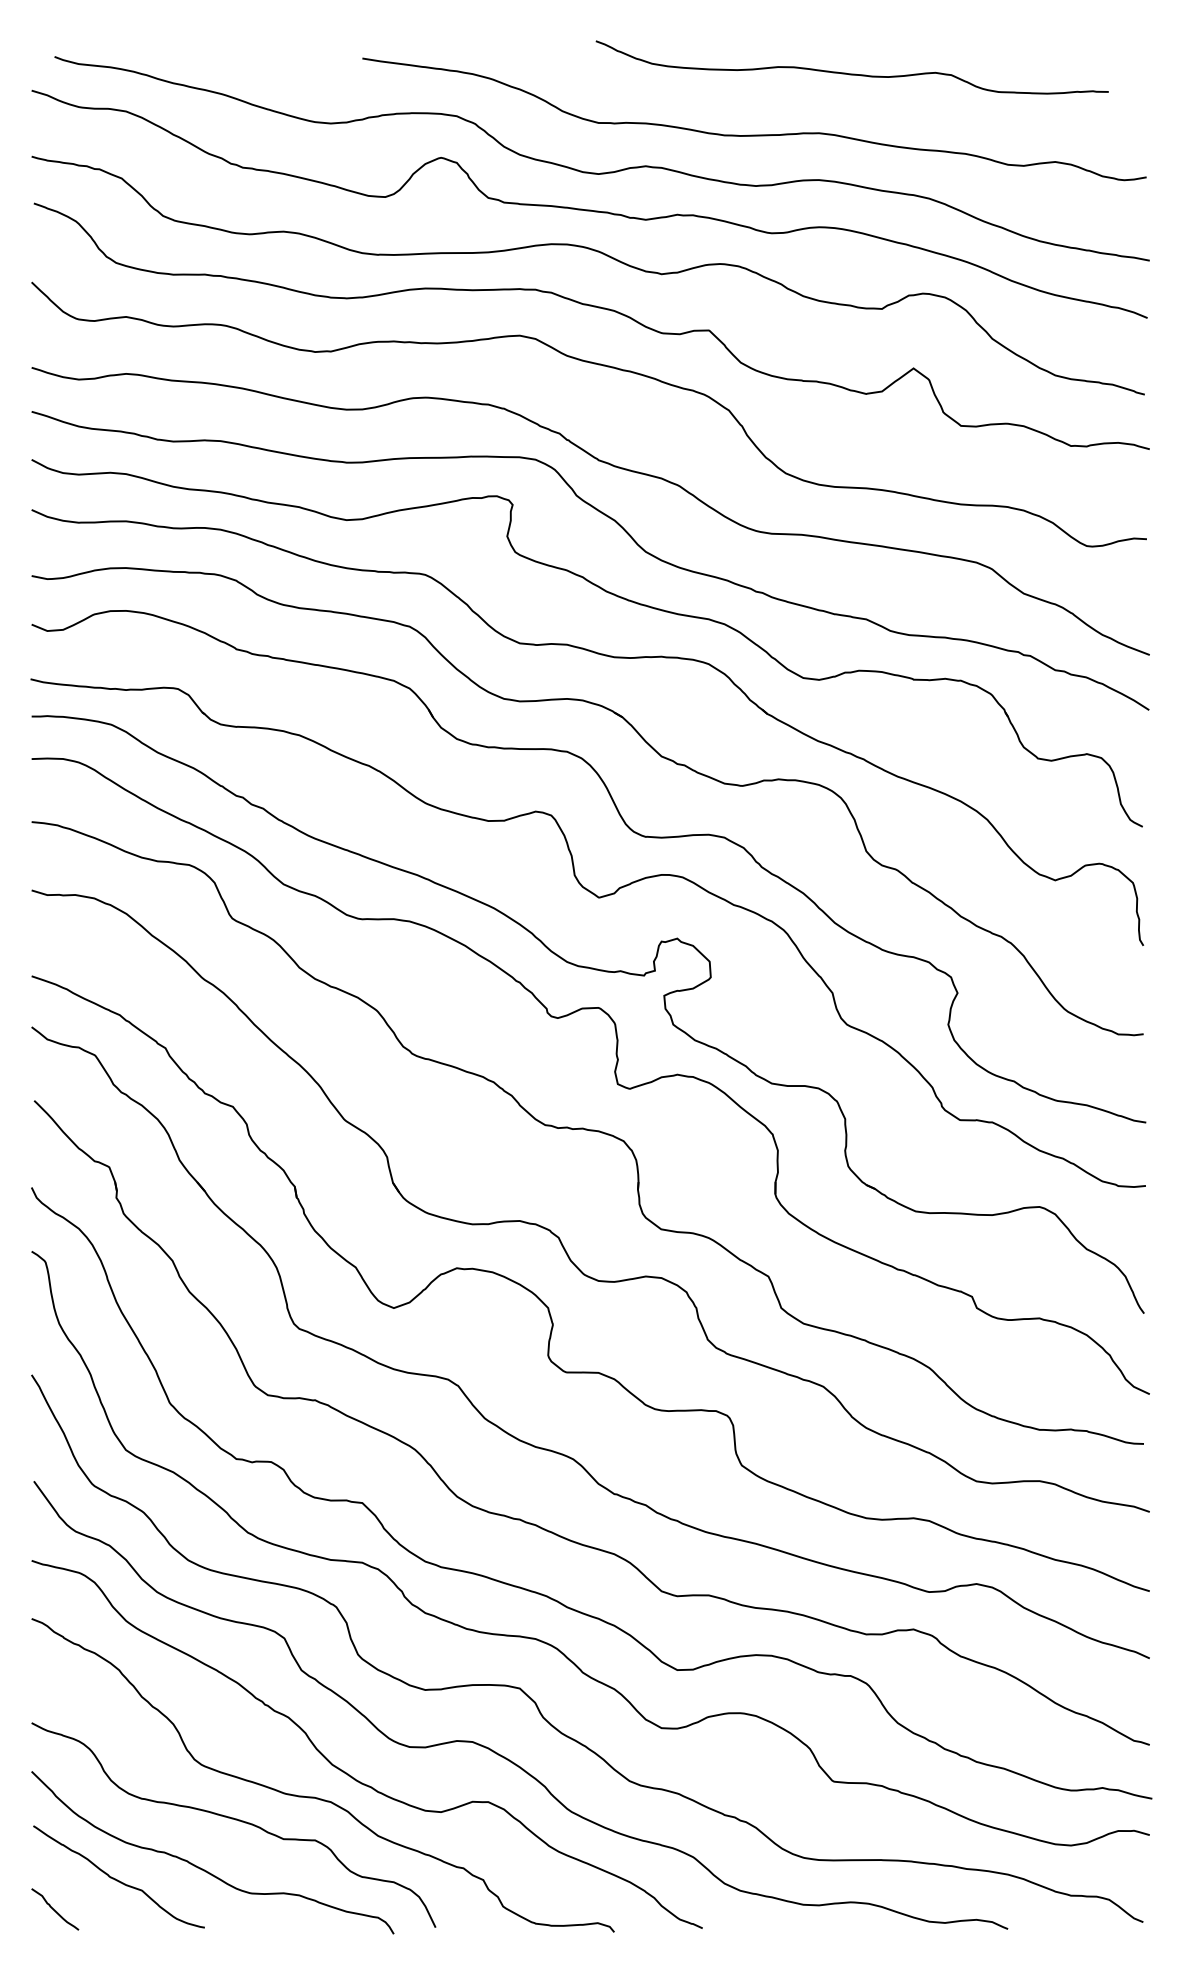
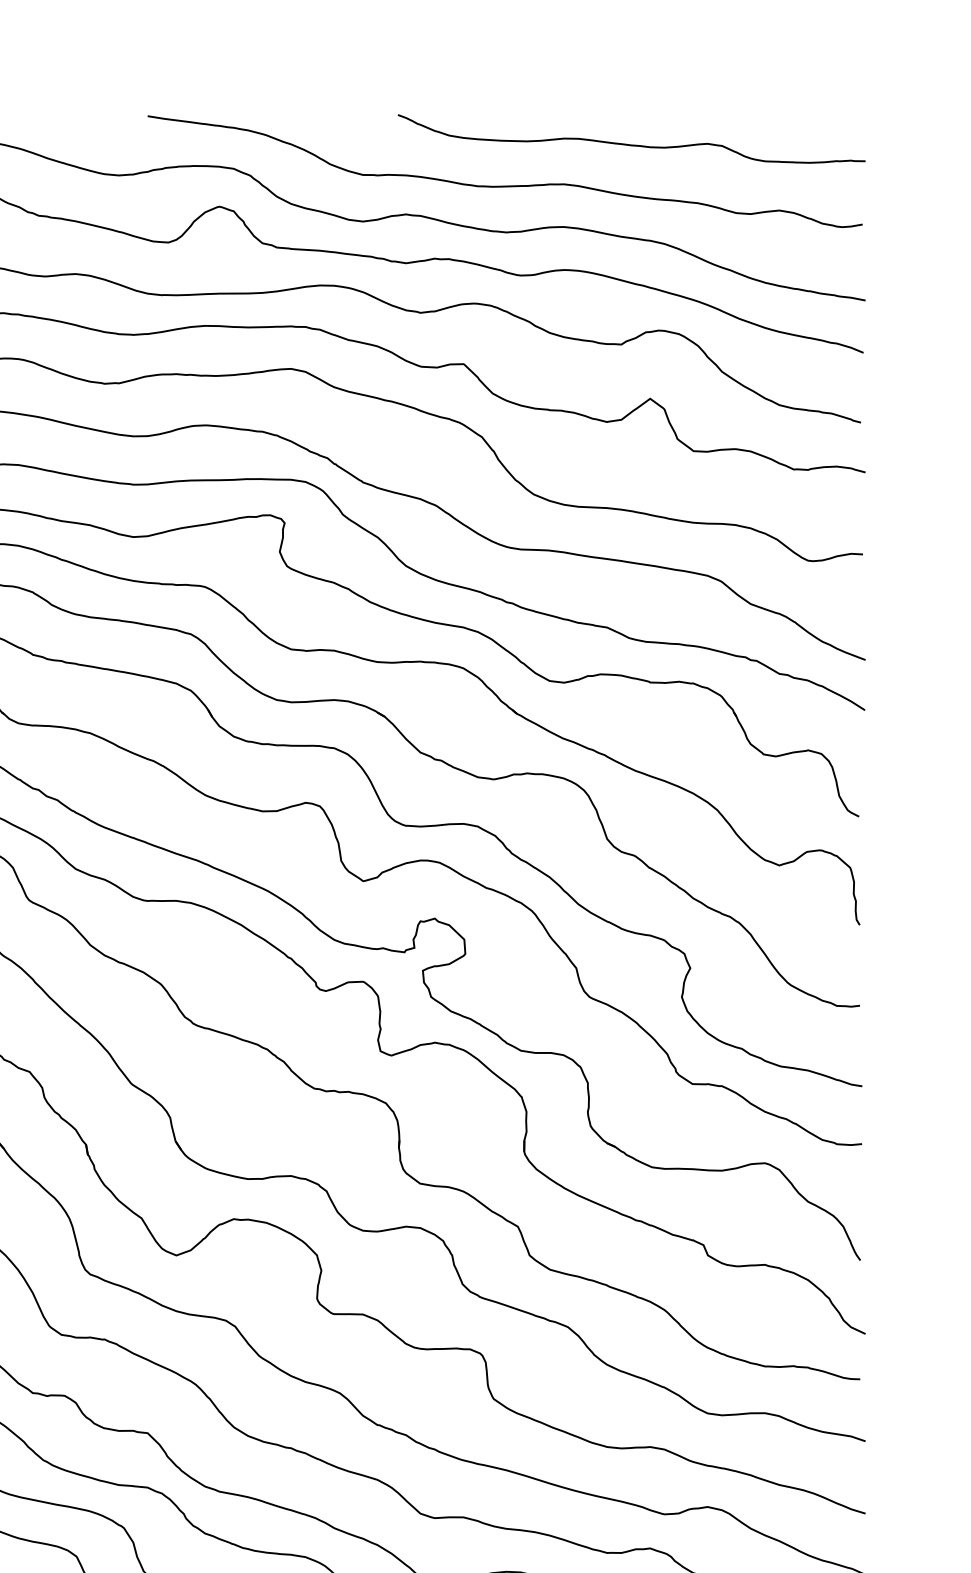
curve: (851, 73) -> (630, 144), moved

